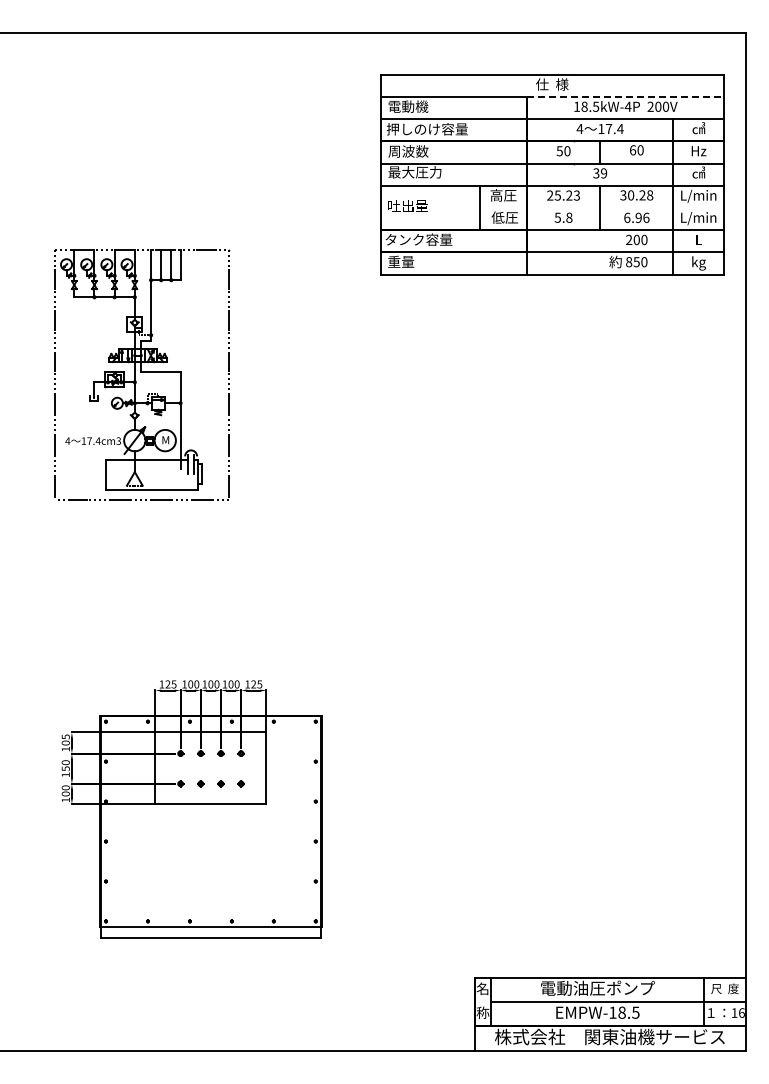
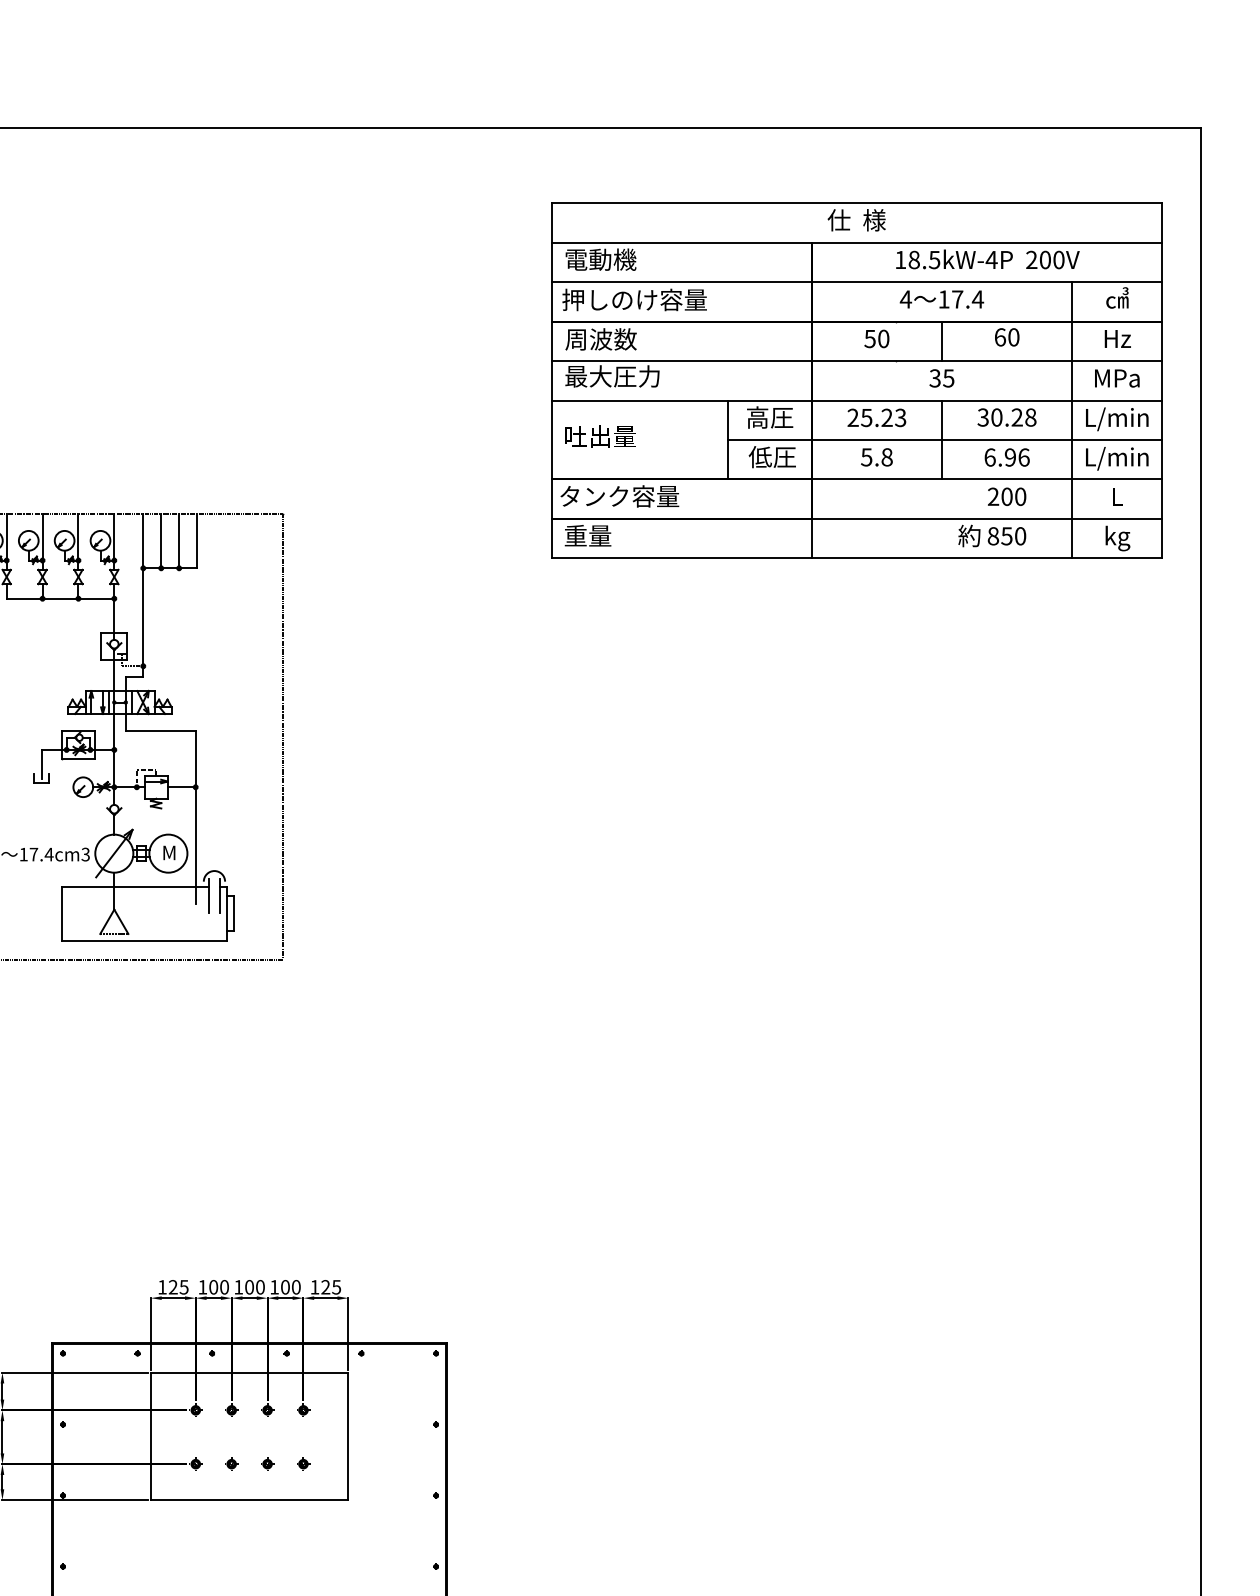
line: (625, 97) -> (986, 243), dashed -> solid
text: (698, 172) -> (1116, 376), ㎤ -> MPa
text: (603, 173) -> (947, 378), 39 -> 35
line: (601, 208) -> (944, 440), added

